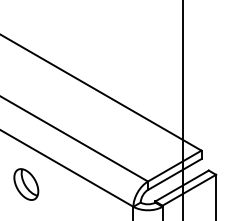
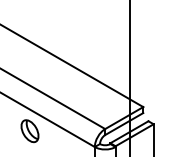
part: (26, 184) -> (30, 131), moved

